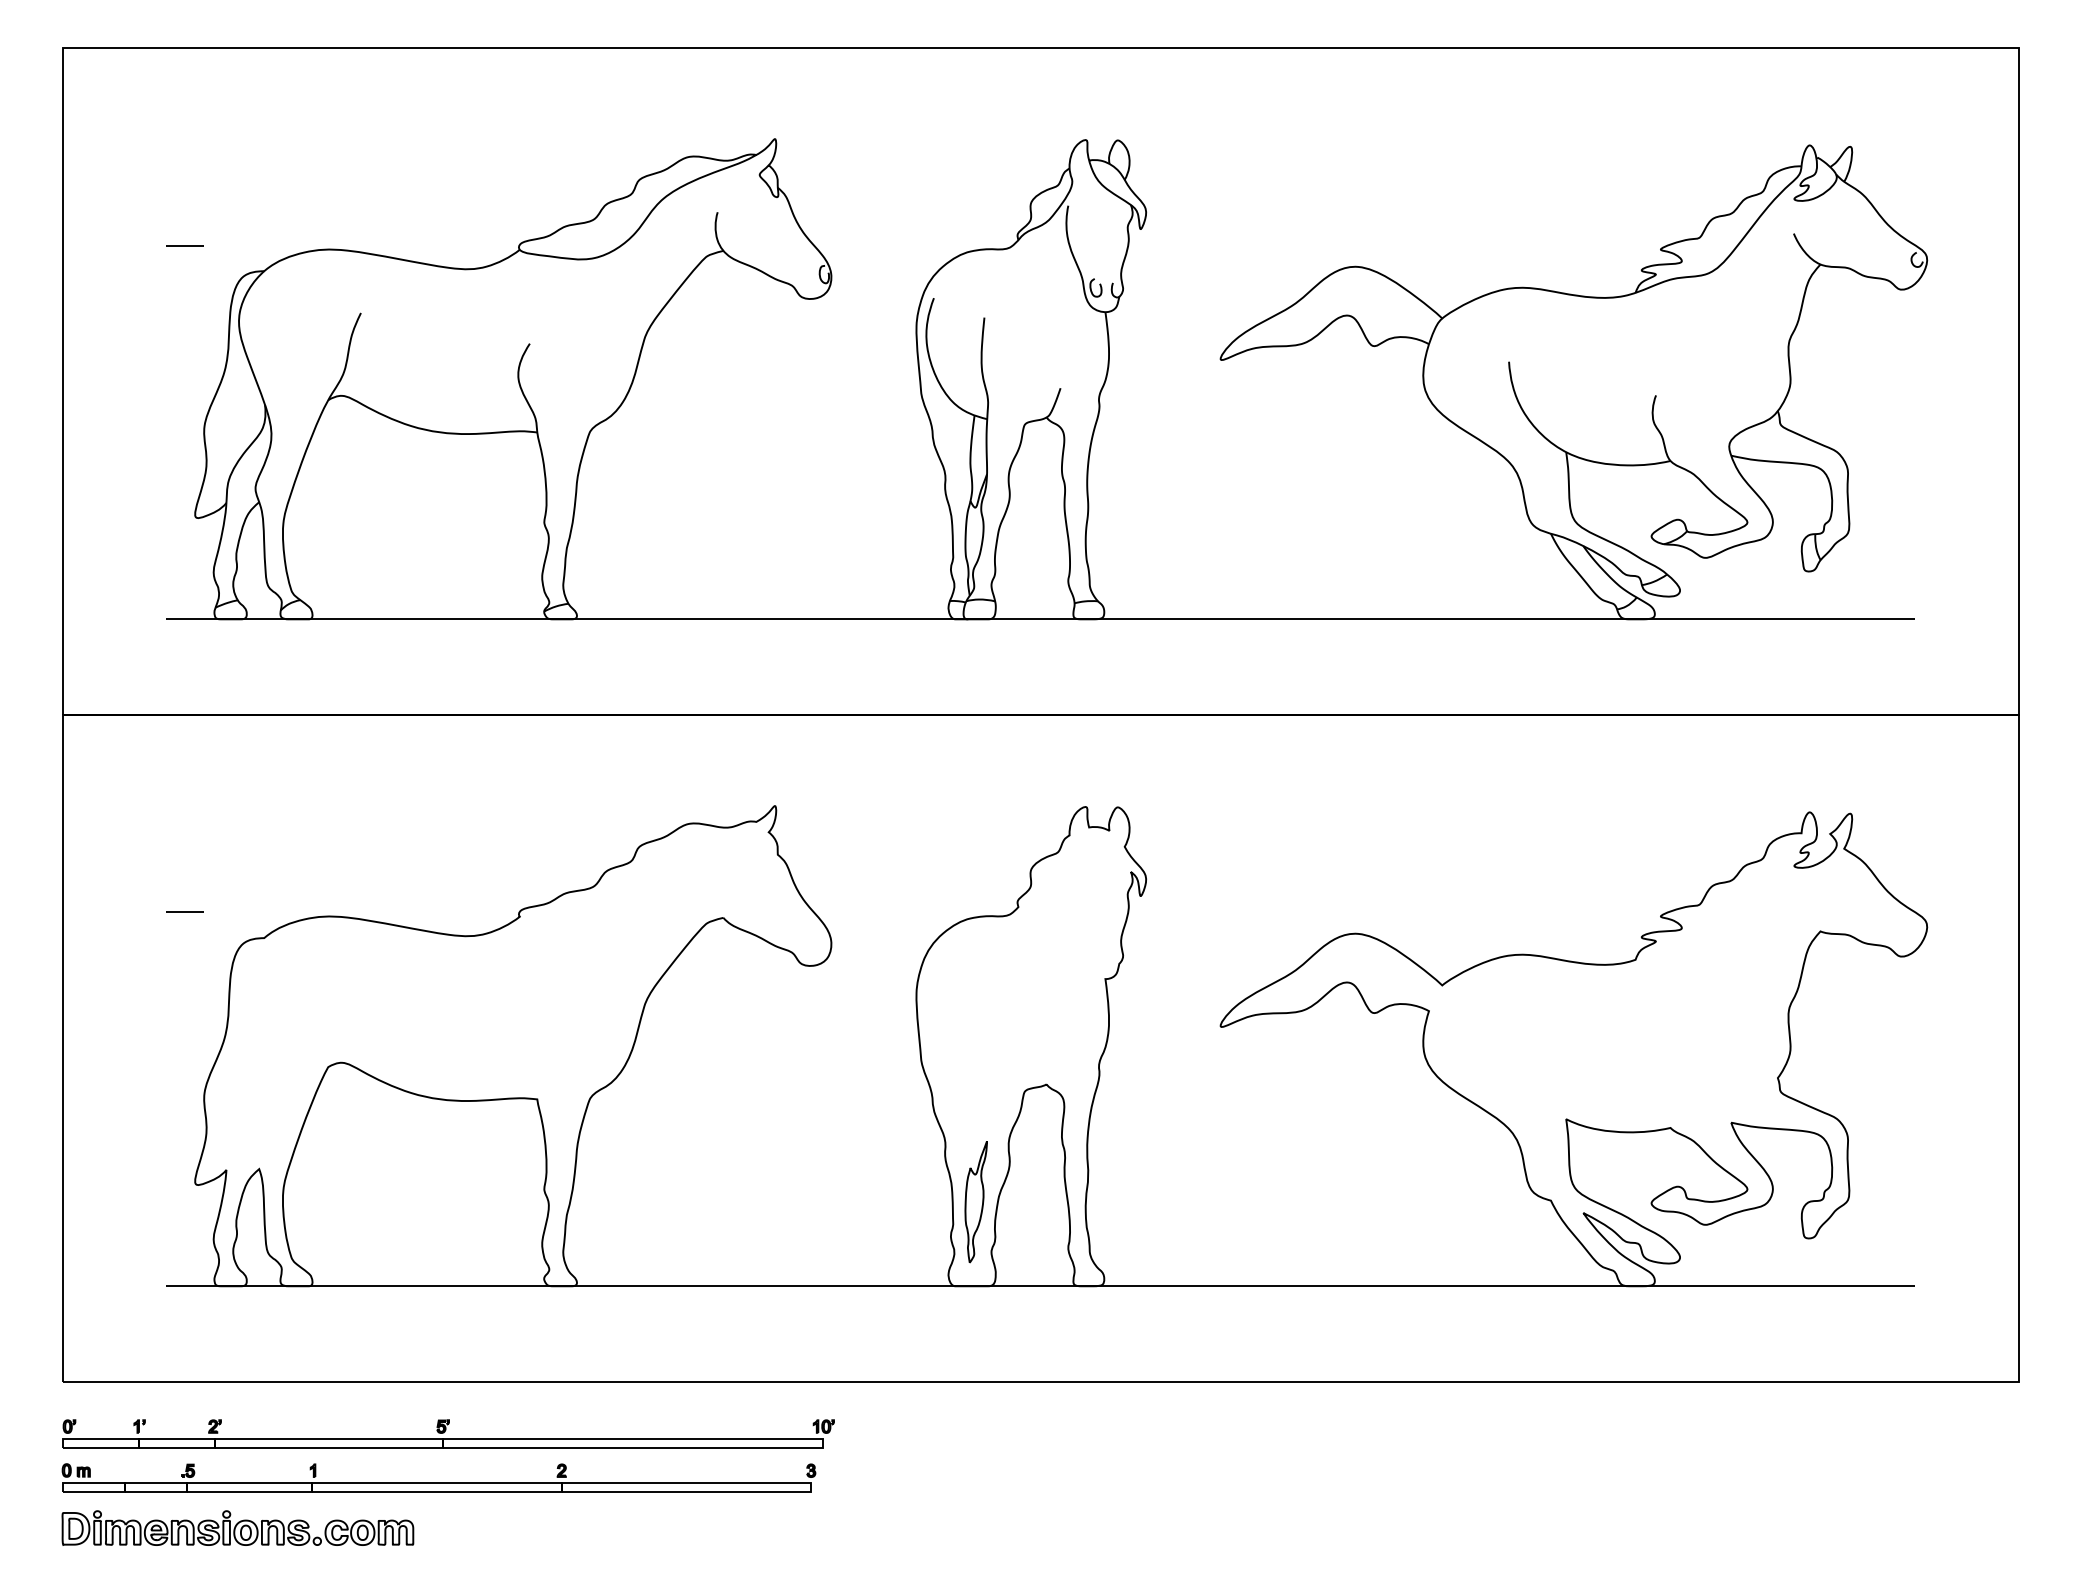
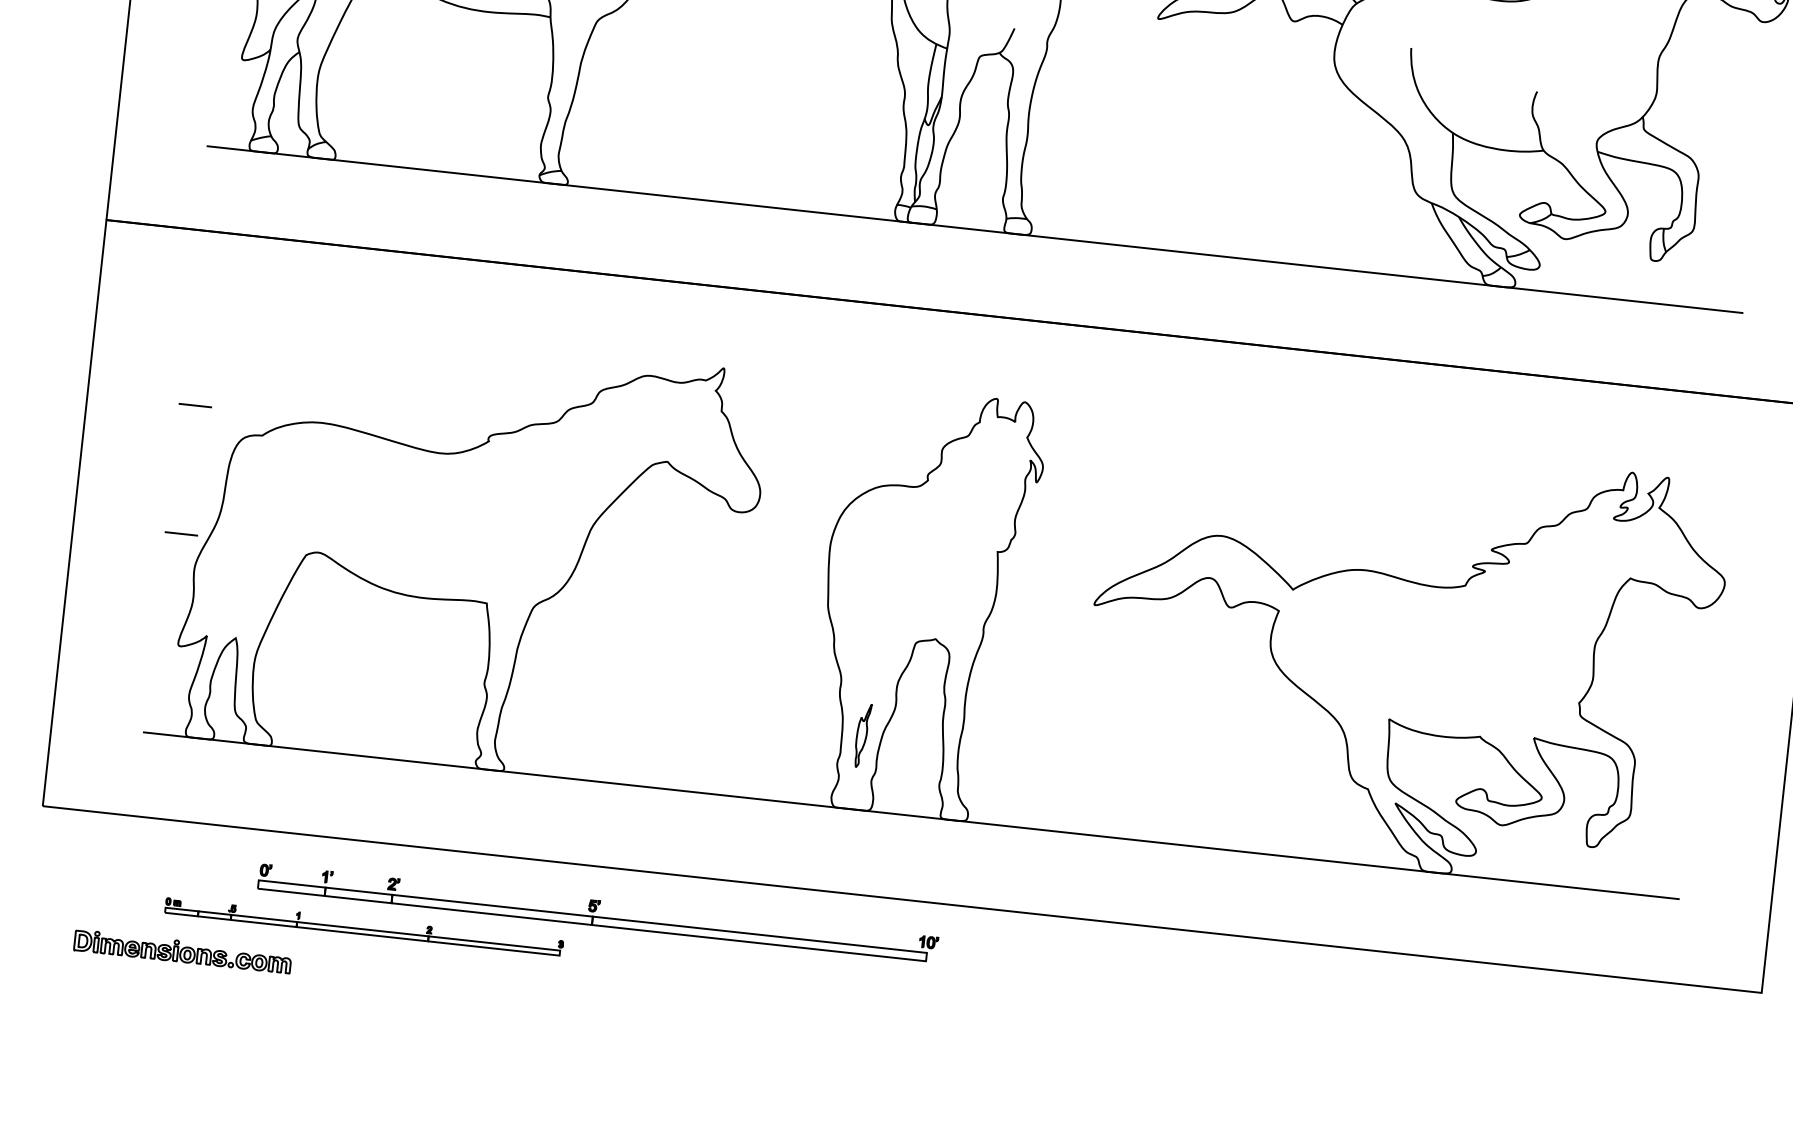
line: (184, 1057) -> (180, 532), added
part: (975, 1202) -> (862, 735), size x0.6
part: (448, 1433) -> (598, 912), moved
part: (438, 1477) -> (363, 926), size x0.6
part: (237, 1527) -> (182, 951), size x0.7

